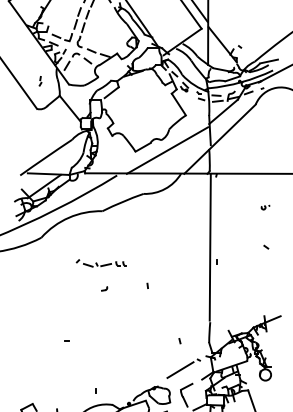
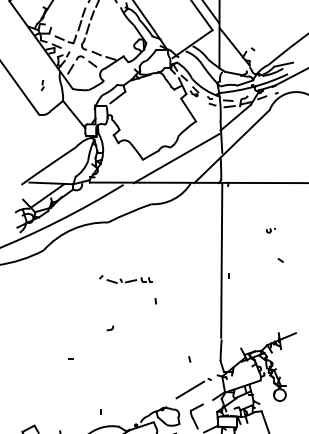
part: (265, 207) -> (270, 230), moved
part: (100, 263) -> (125, 279), moved
part: (103, 289) -> (109, 328), moved

